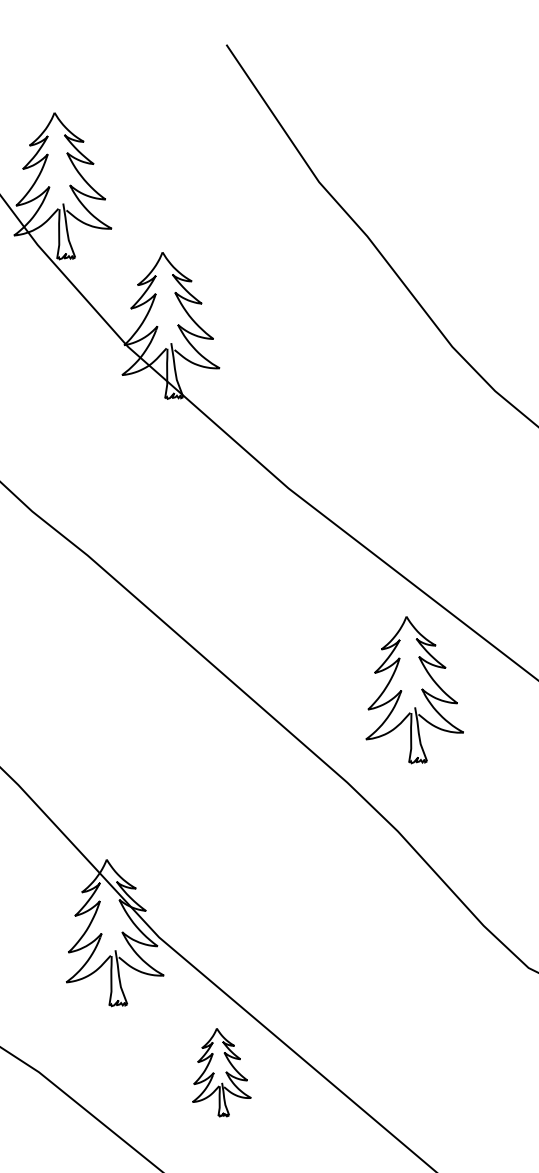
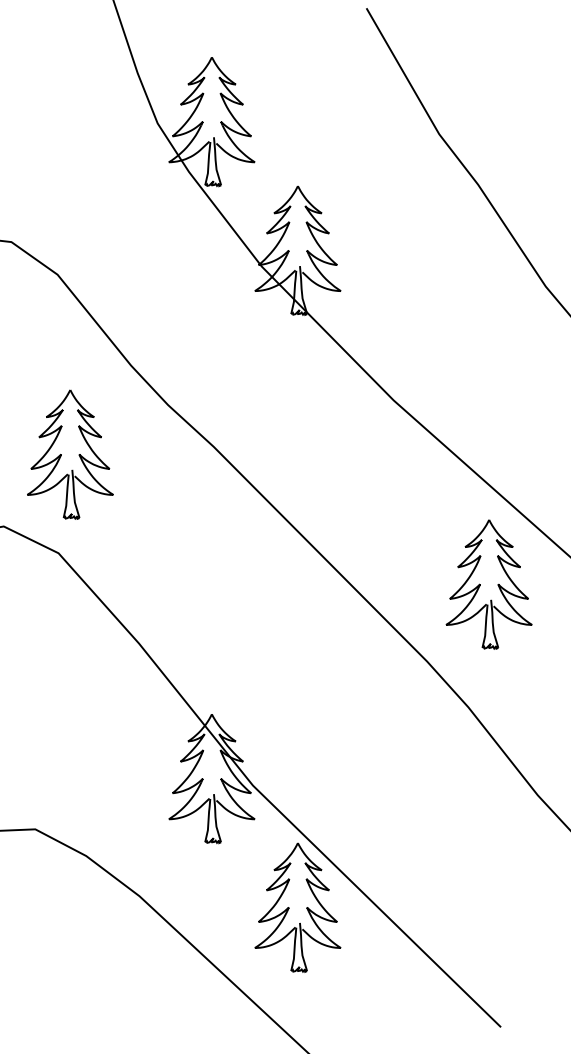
part: (219, 1072) -> (297, 907), size x1.67

